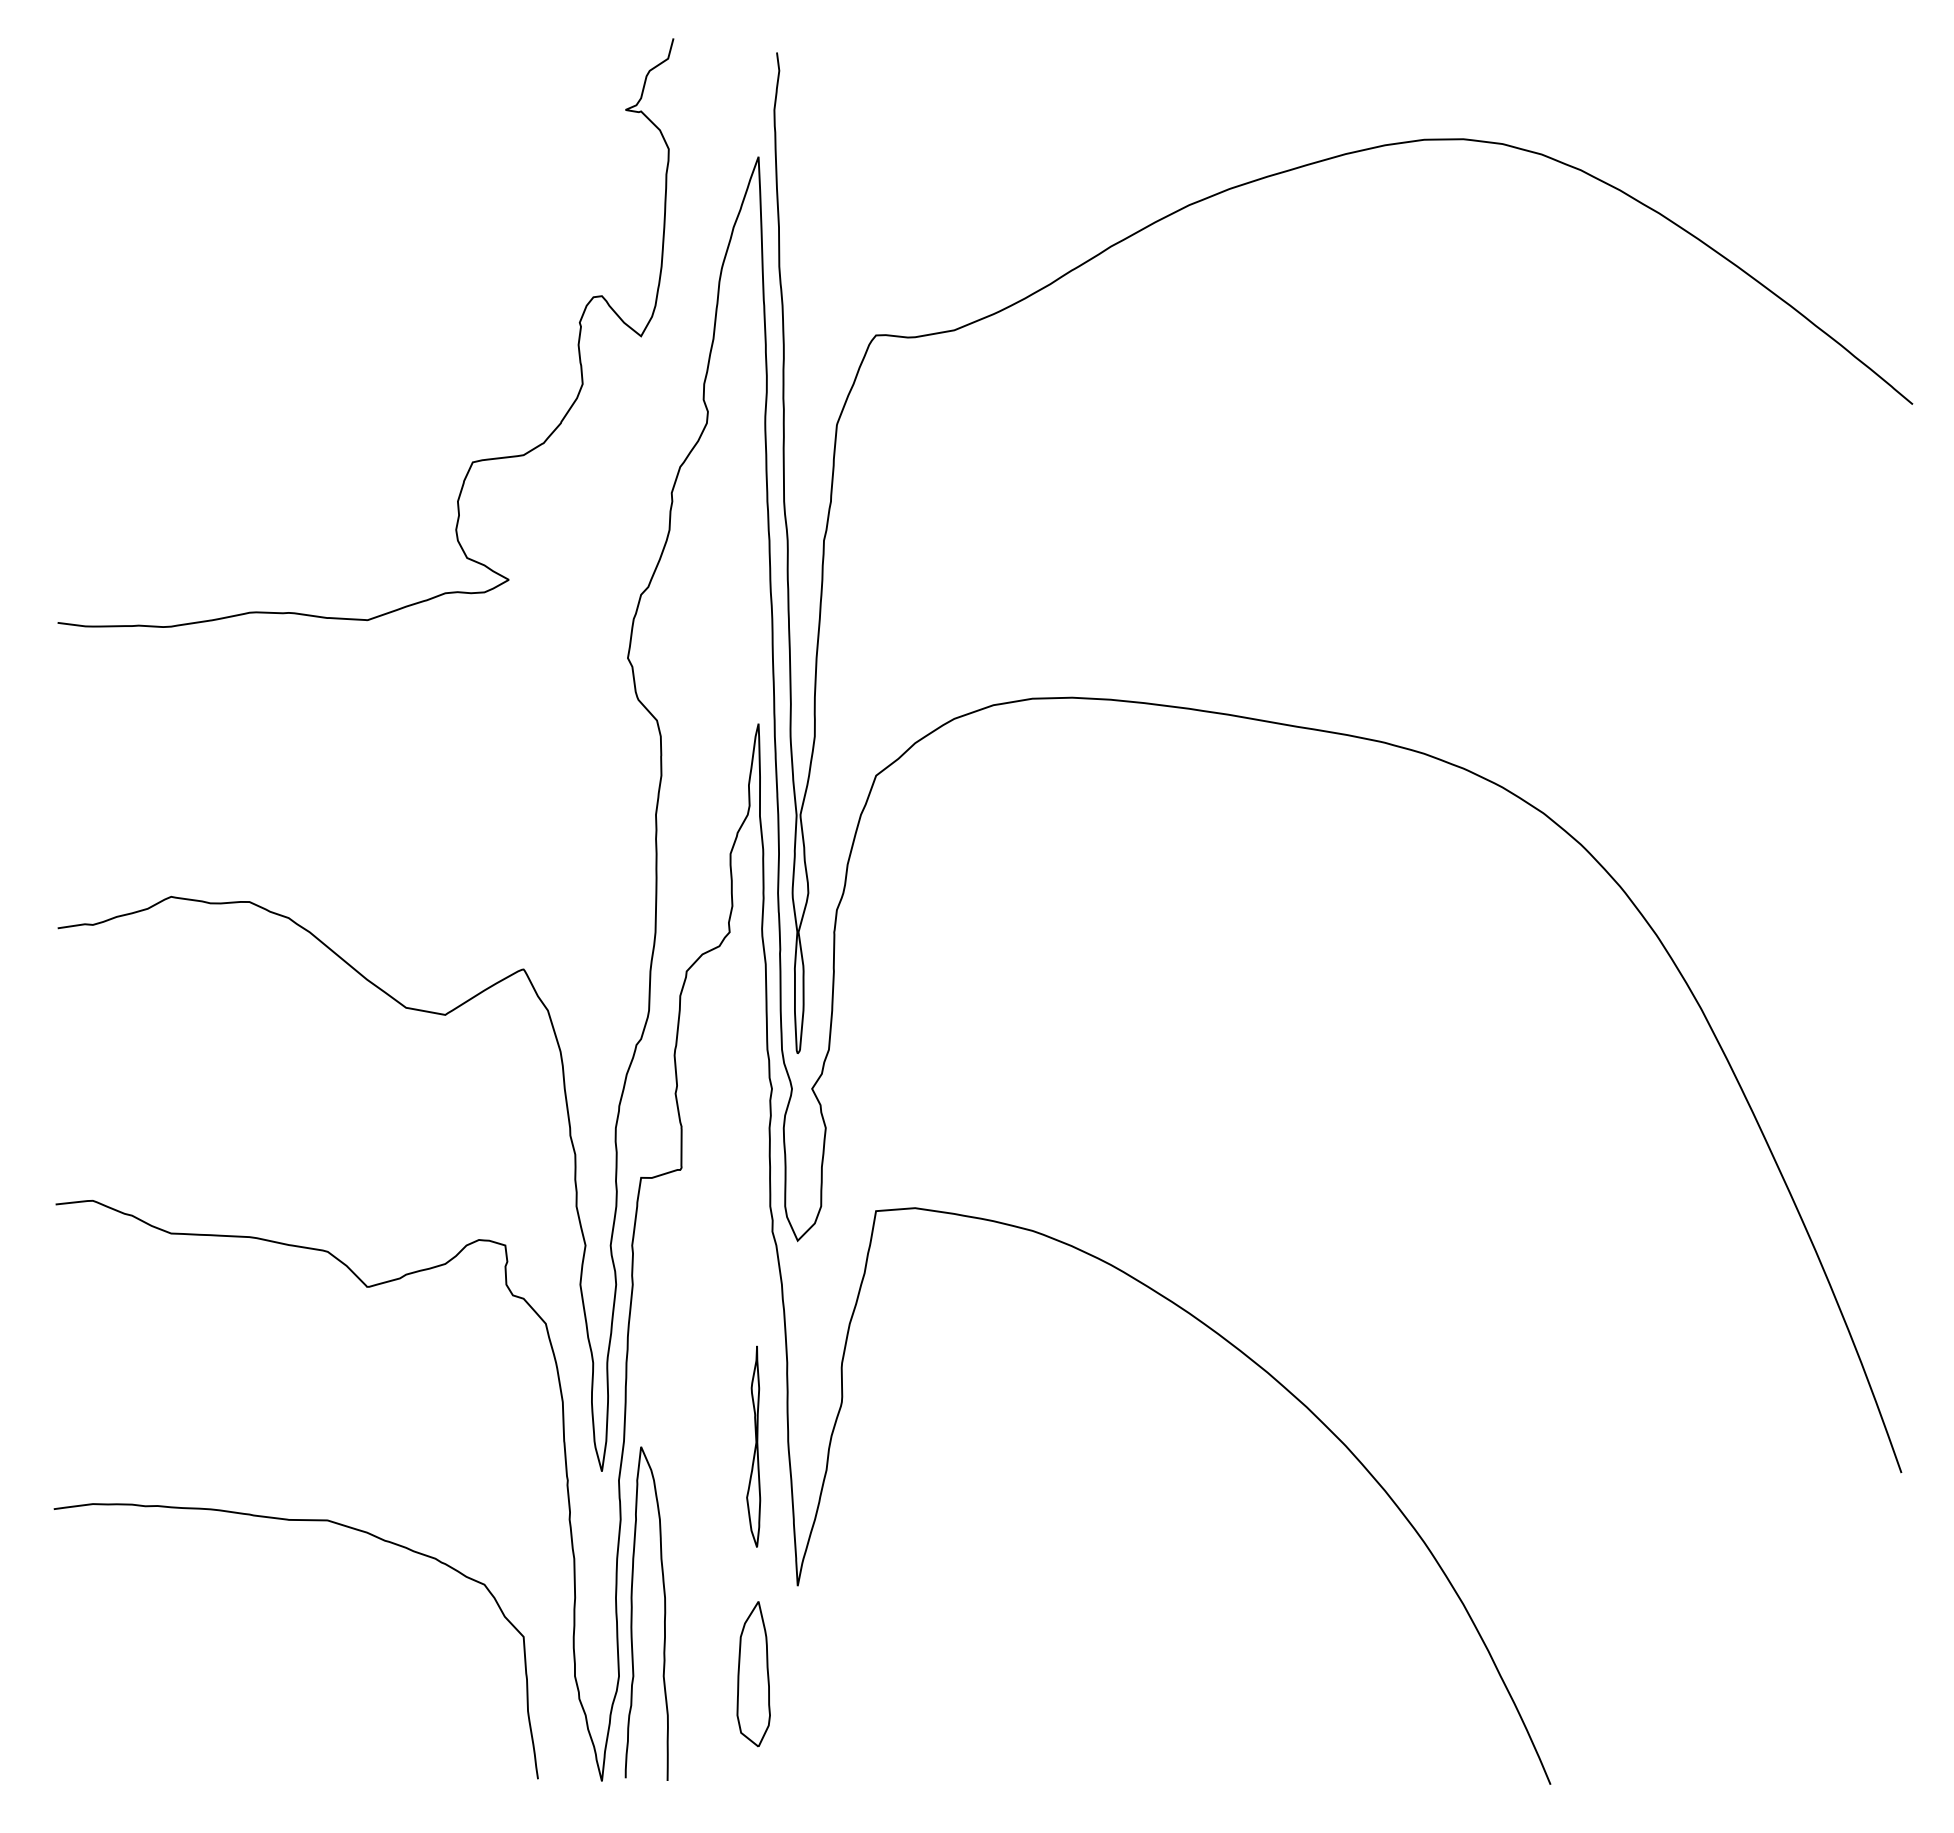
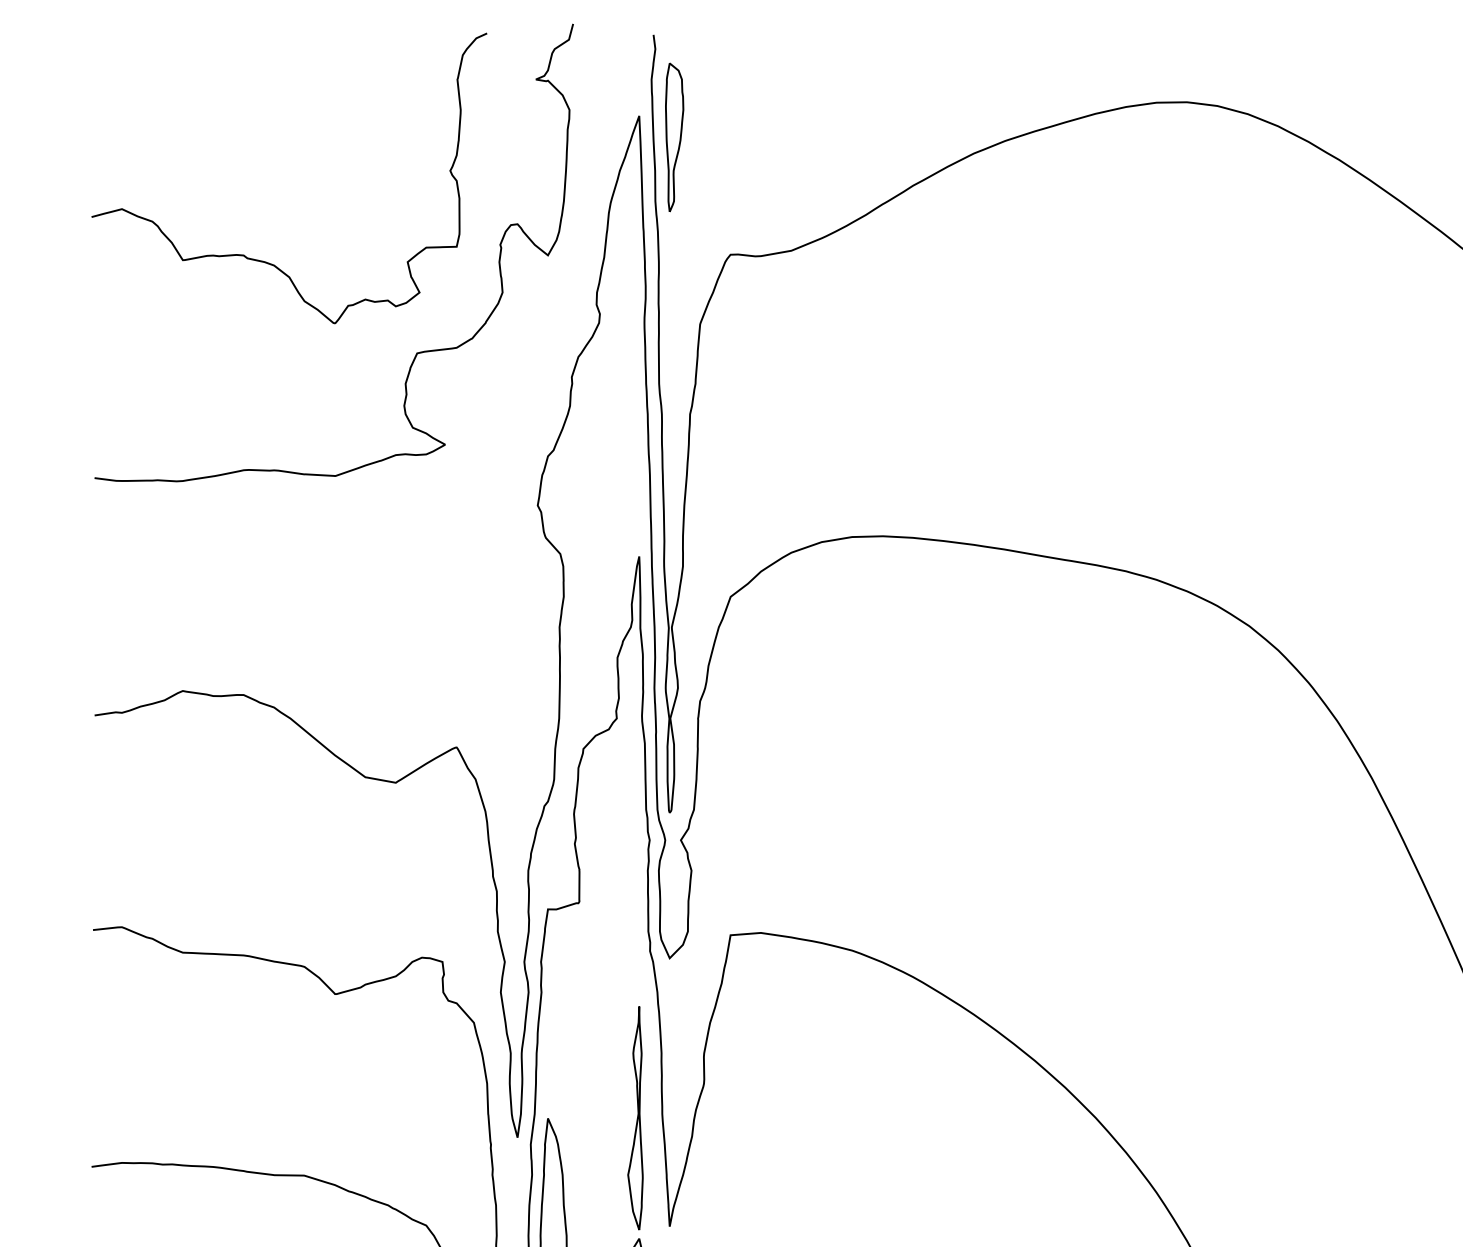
part: (804, 184) -> (674, 137), added
curve: (275, 343) -> (263, 261), added
part: (753, 1446) -> (635, 1118), size x1.43

